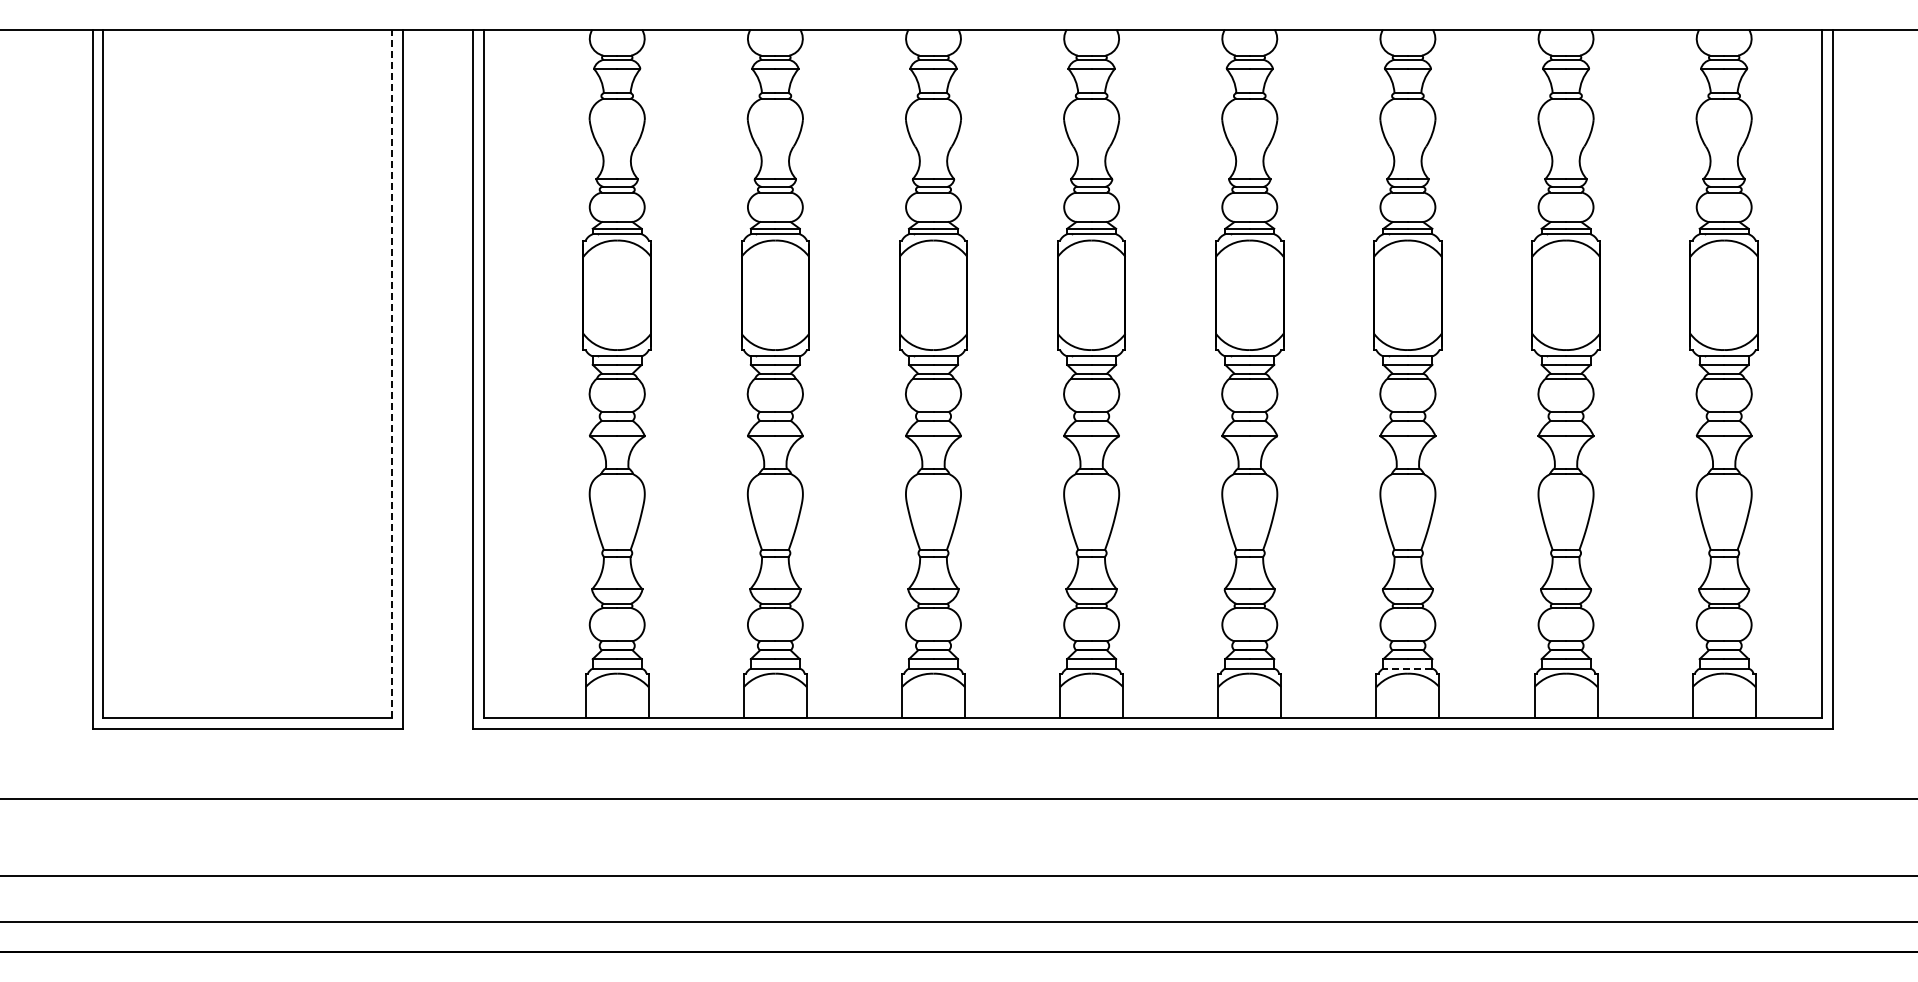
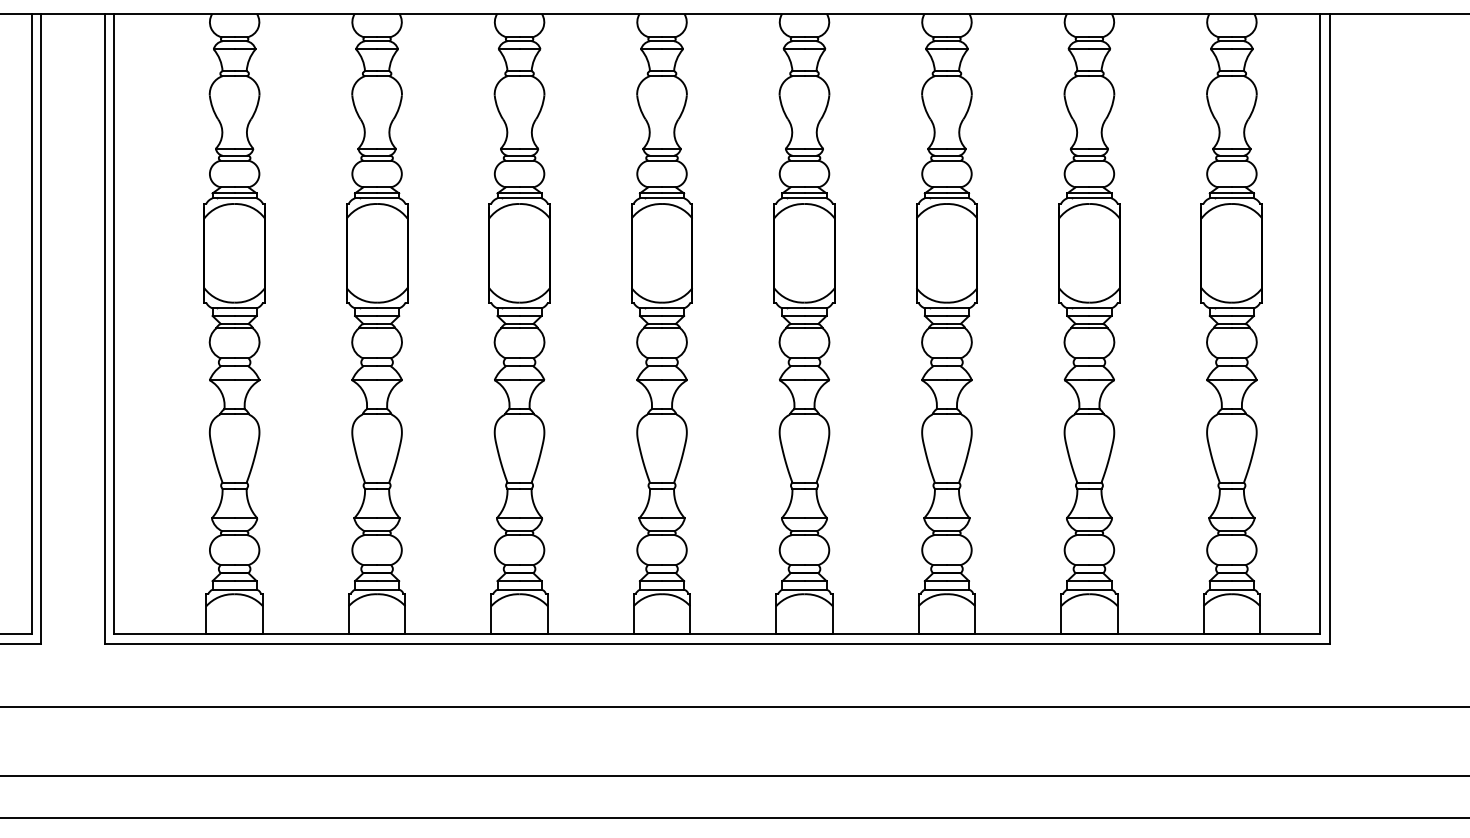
line: (392, 373) -> (32, 323), dashed -> solid
line: (1407, 668) -> (946, 589), dashed -> solid

